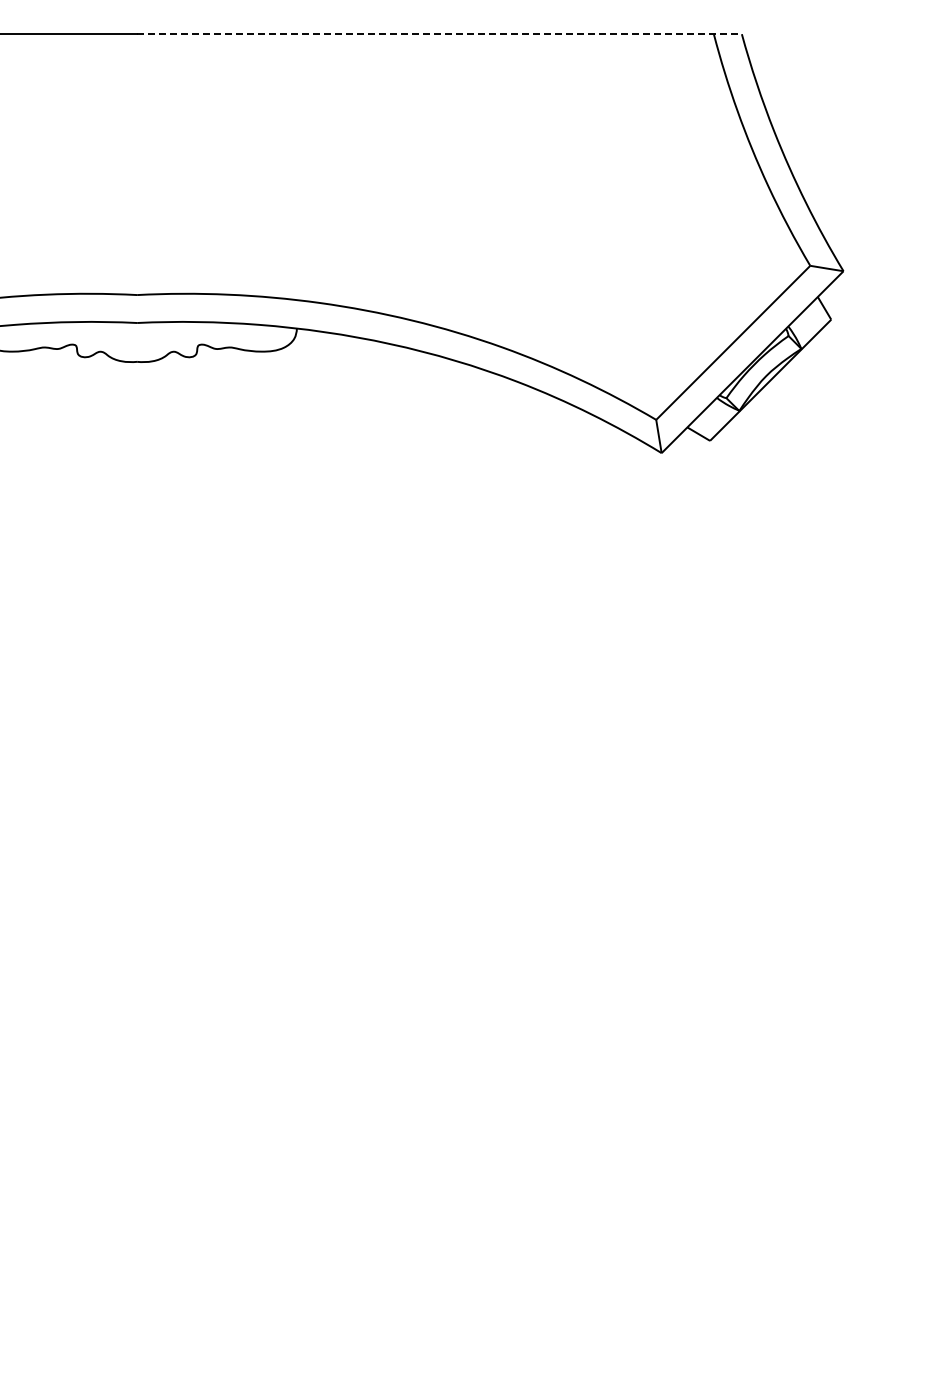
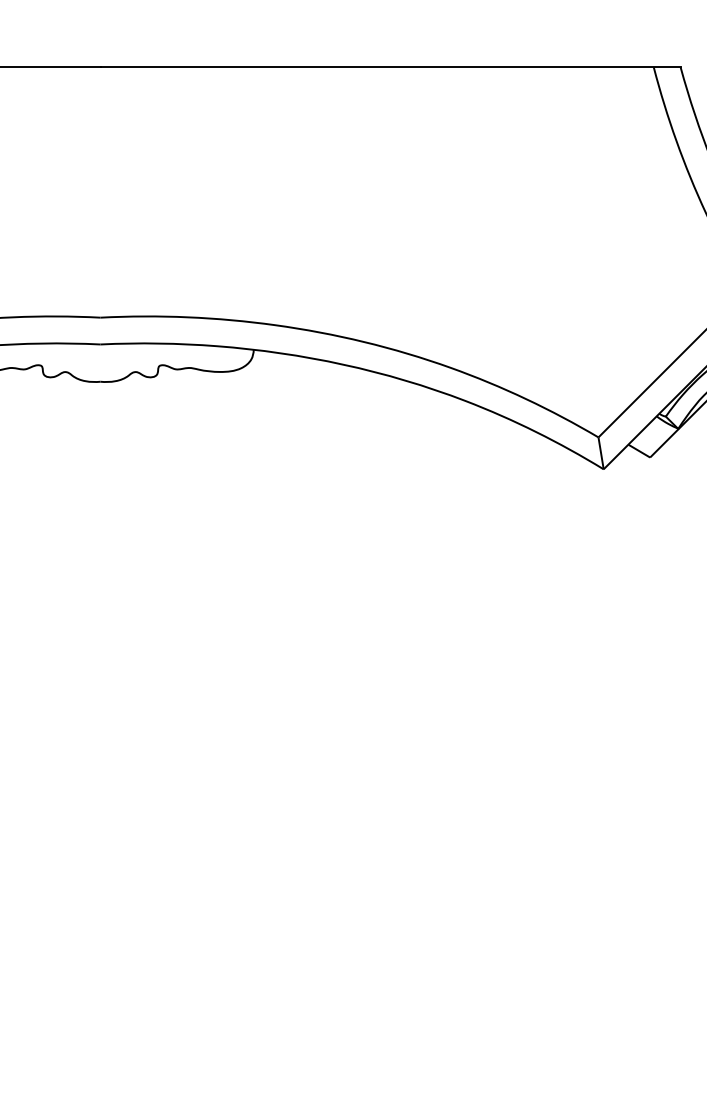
line: (440, 34) -> (391, 67), dashed -> solid

